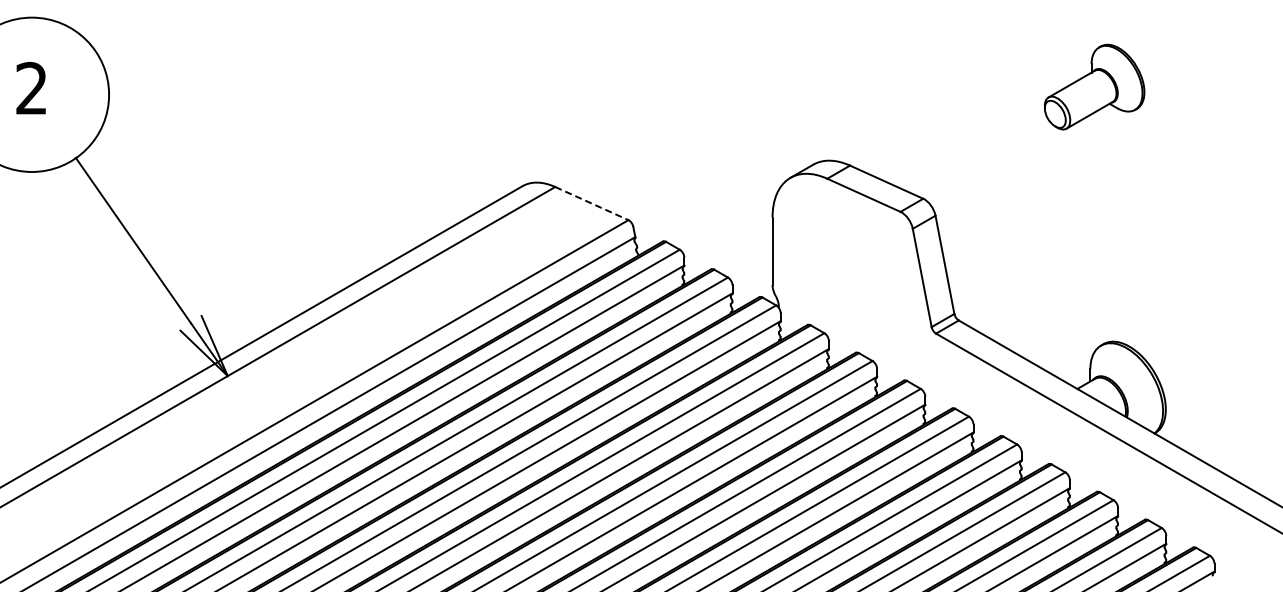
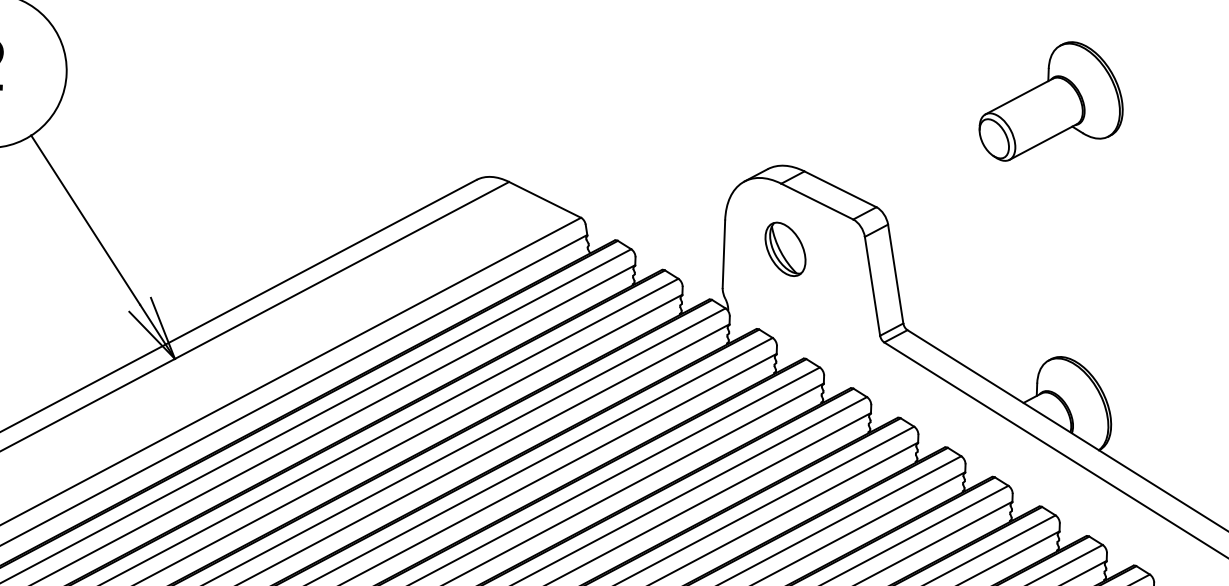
part: (1094, 86) -> (1051, 101), size x1.43
line: (592, 203) -> (545, 199), dashed -> solid
part: (833, 243) -> (785, 248), added

